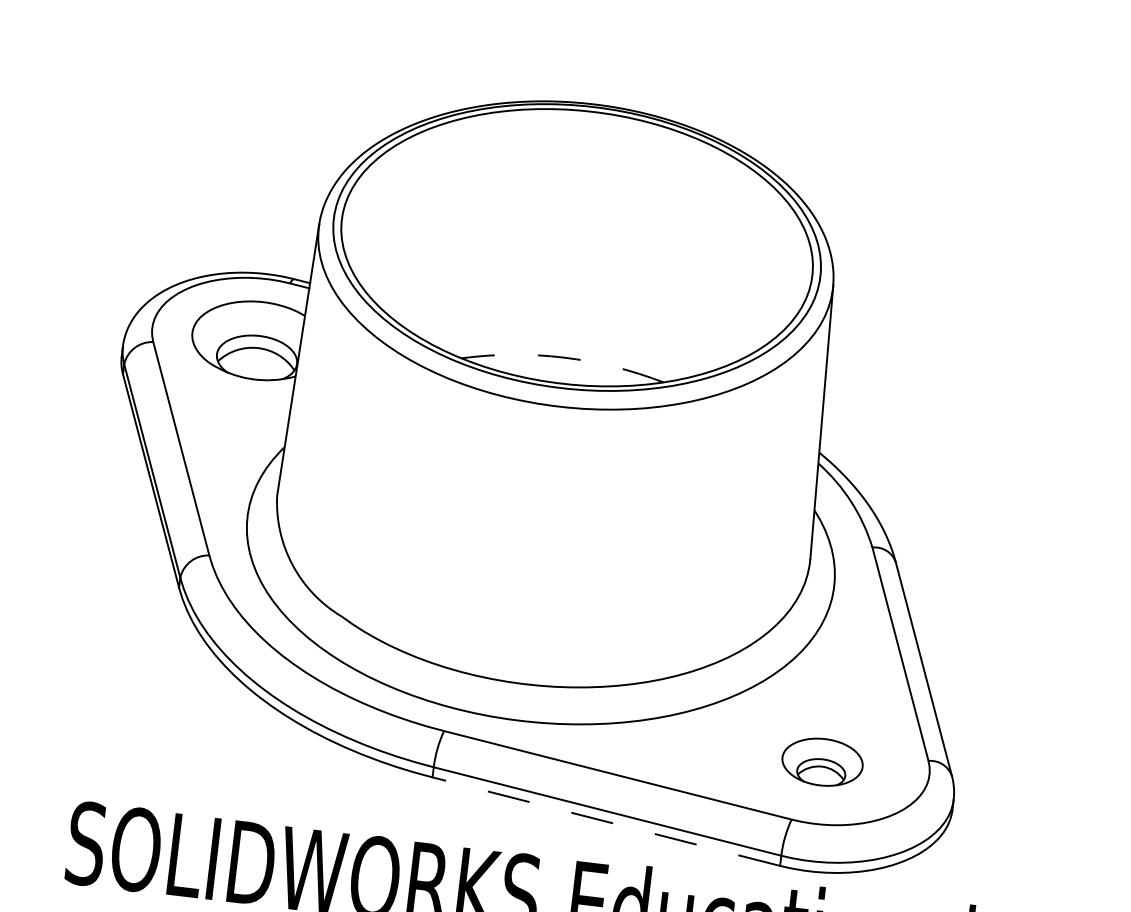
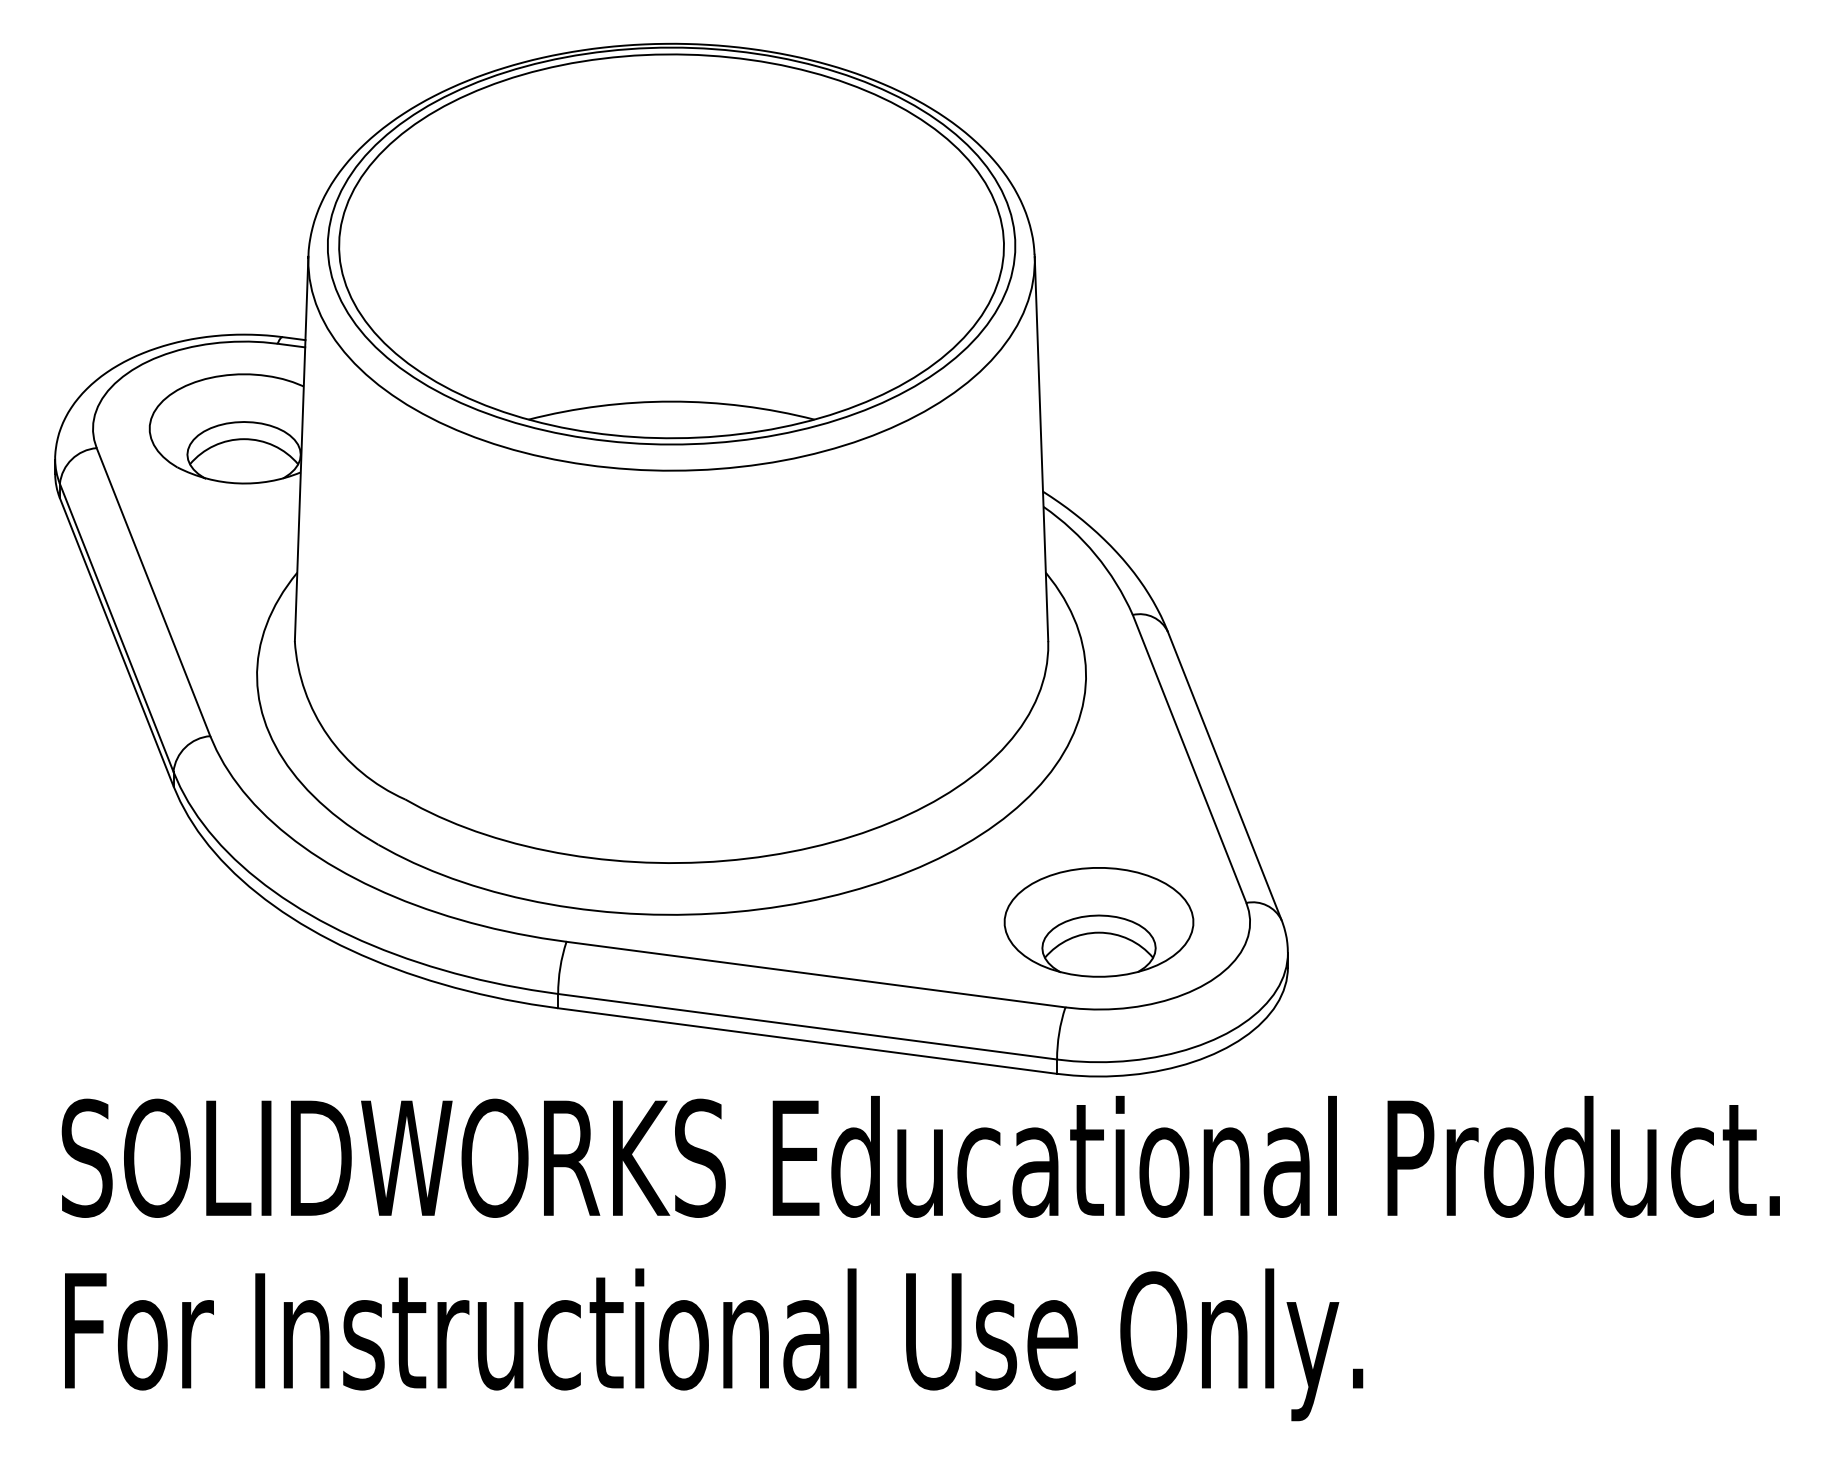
arc: (563, 357) -> (671, 401), dashed -> solid
part: (822, 762) -> (1098, 922), size x1.67
line: (606, 821) -> (807, 1041), dashed -> solid

